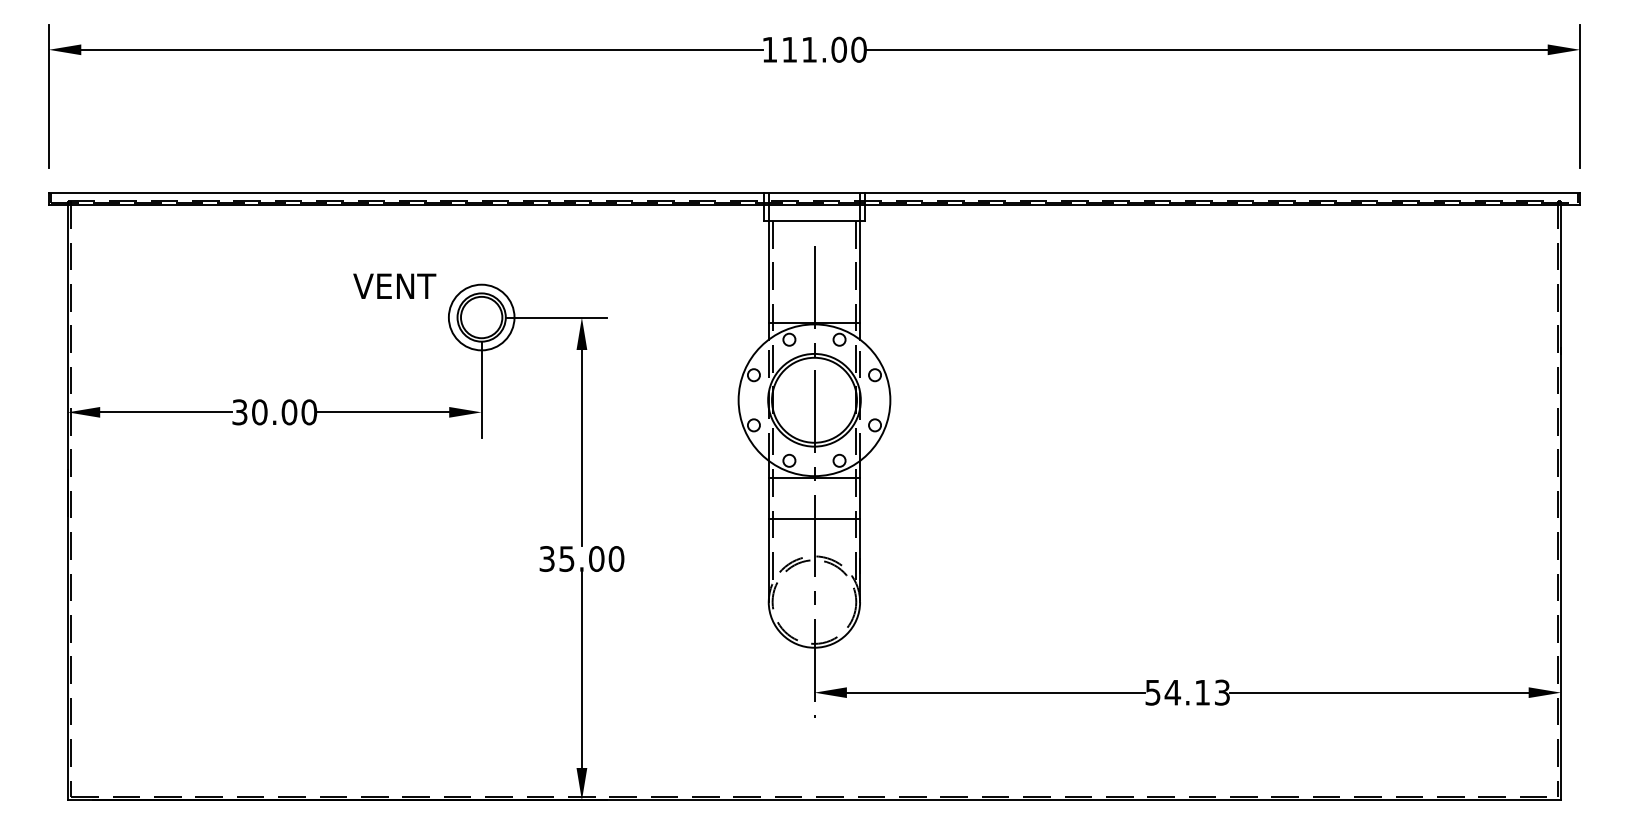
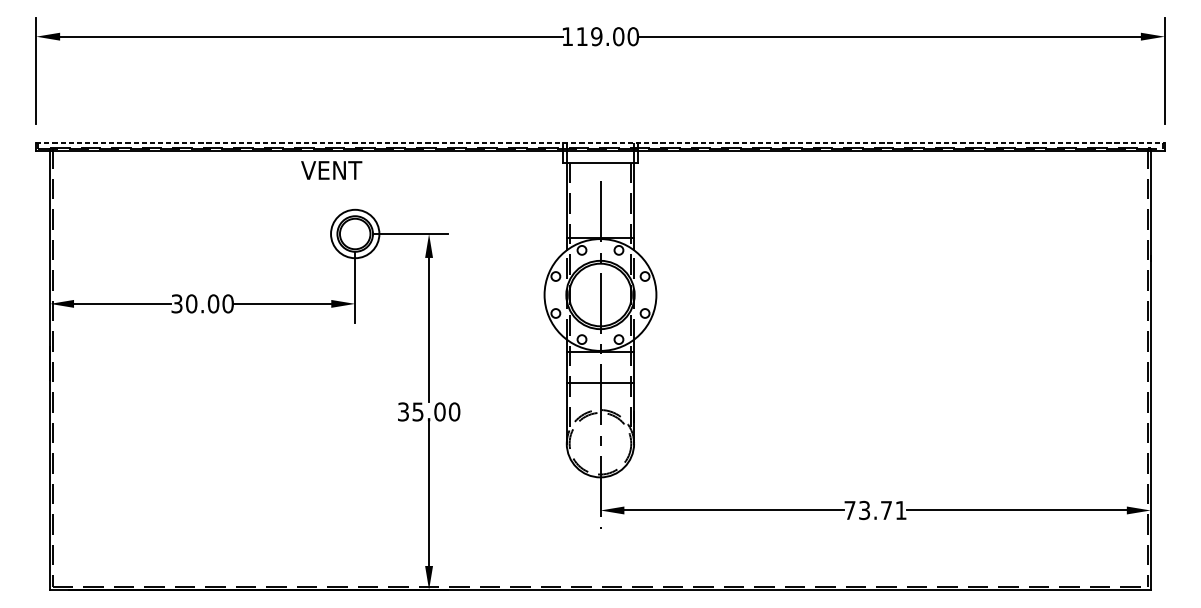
text: (809, 49) -> (596, 36), 111.00 -> 119.00
line: (814, 193) -> (600, 142), solid -> dashed
text: (394, 285) -> (331, 169), moved
text: (1187, 692) -> (875, 510), 54.13 -> 73.71

